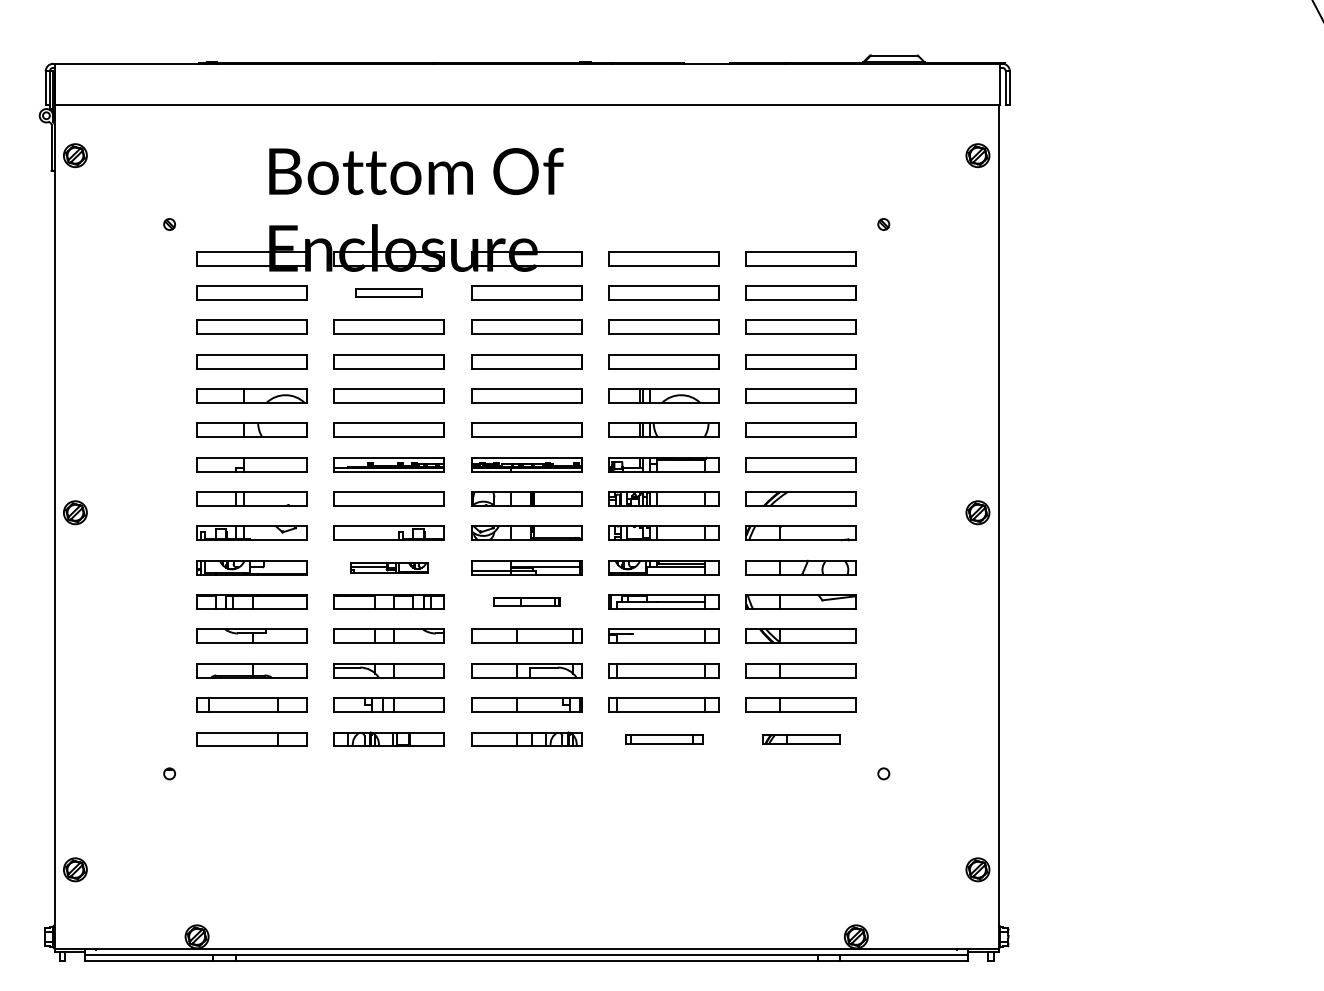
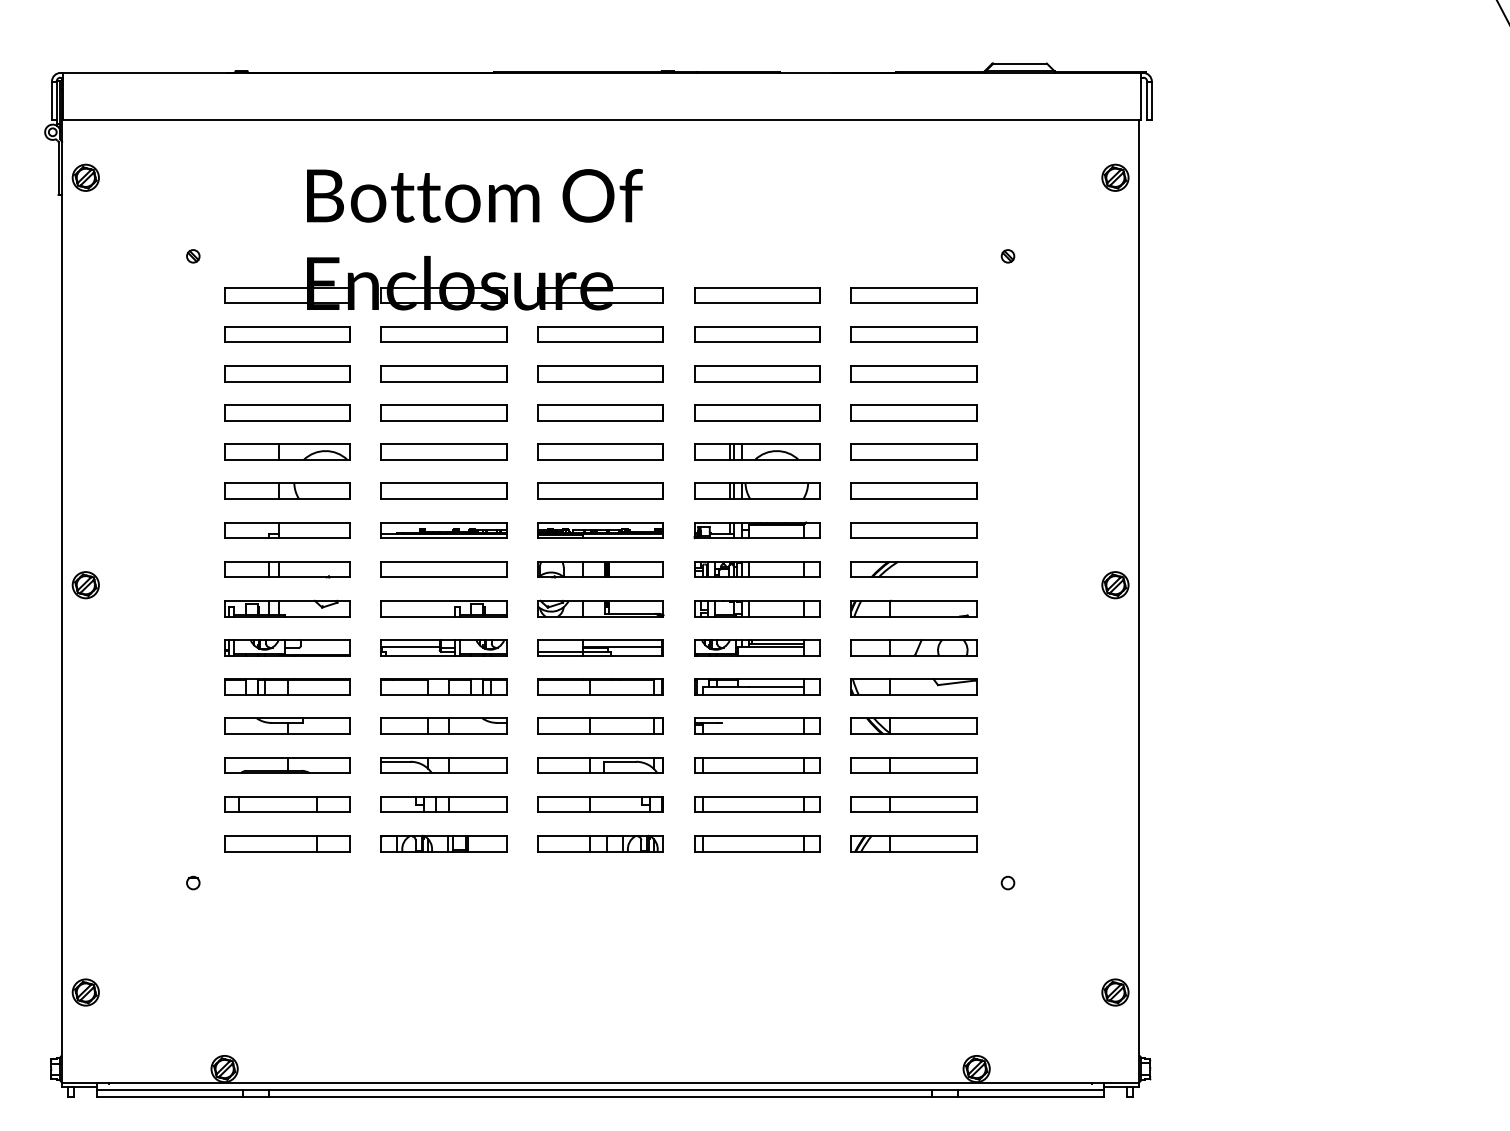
part: (388, 292) -> (442, 333), size x1.67
part: (388, 567) -> (442, 647), size x1.43
part: (526, 601) -> (600, 686), size x1.67
part: (663, 739) -> (756, 843), size x1.43
part: (800, 739) -> (913, 843), size x1.43

